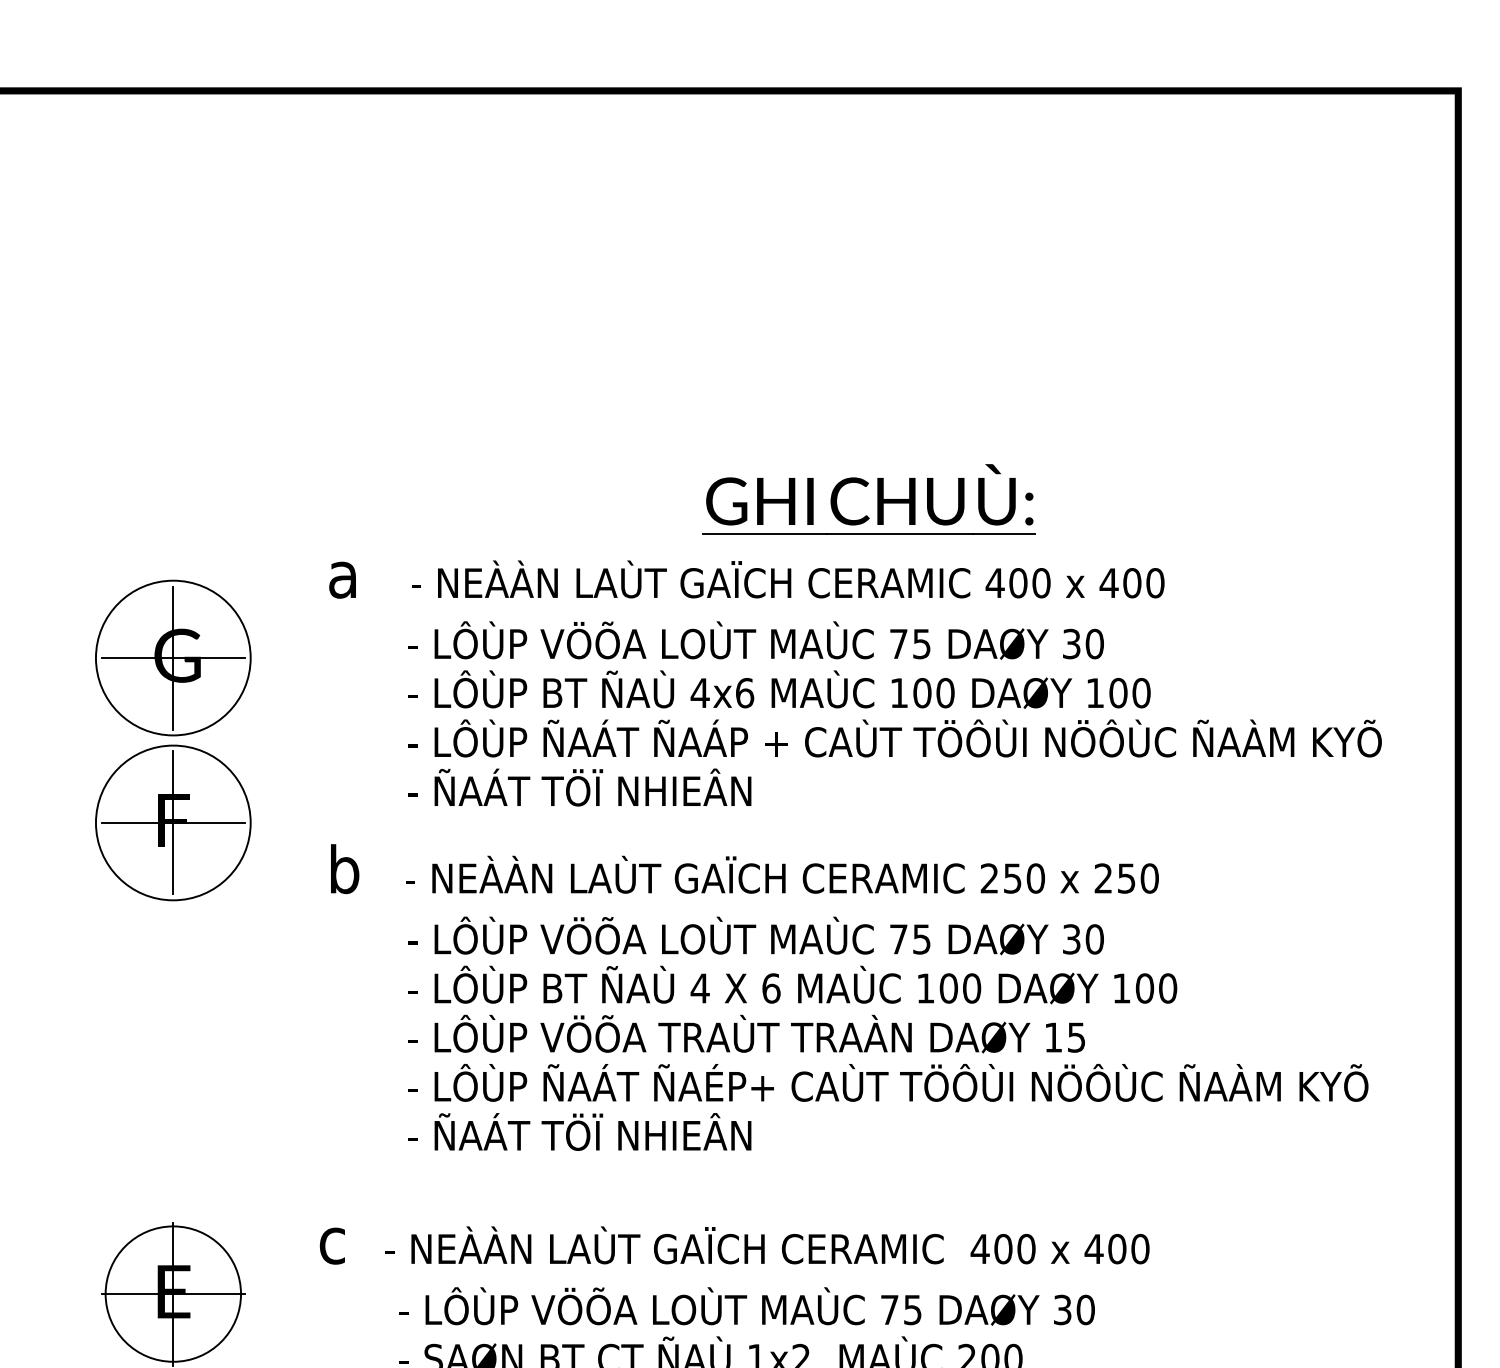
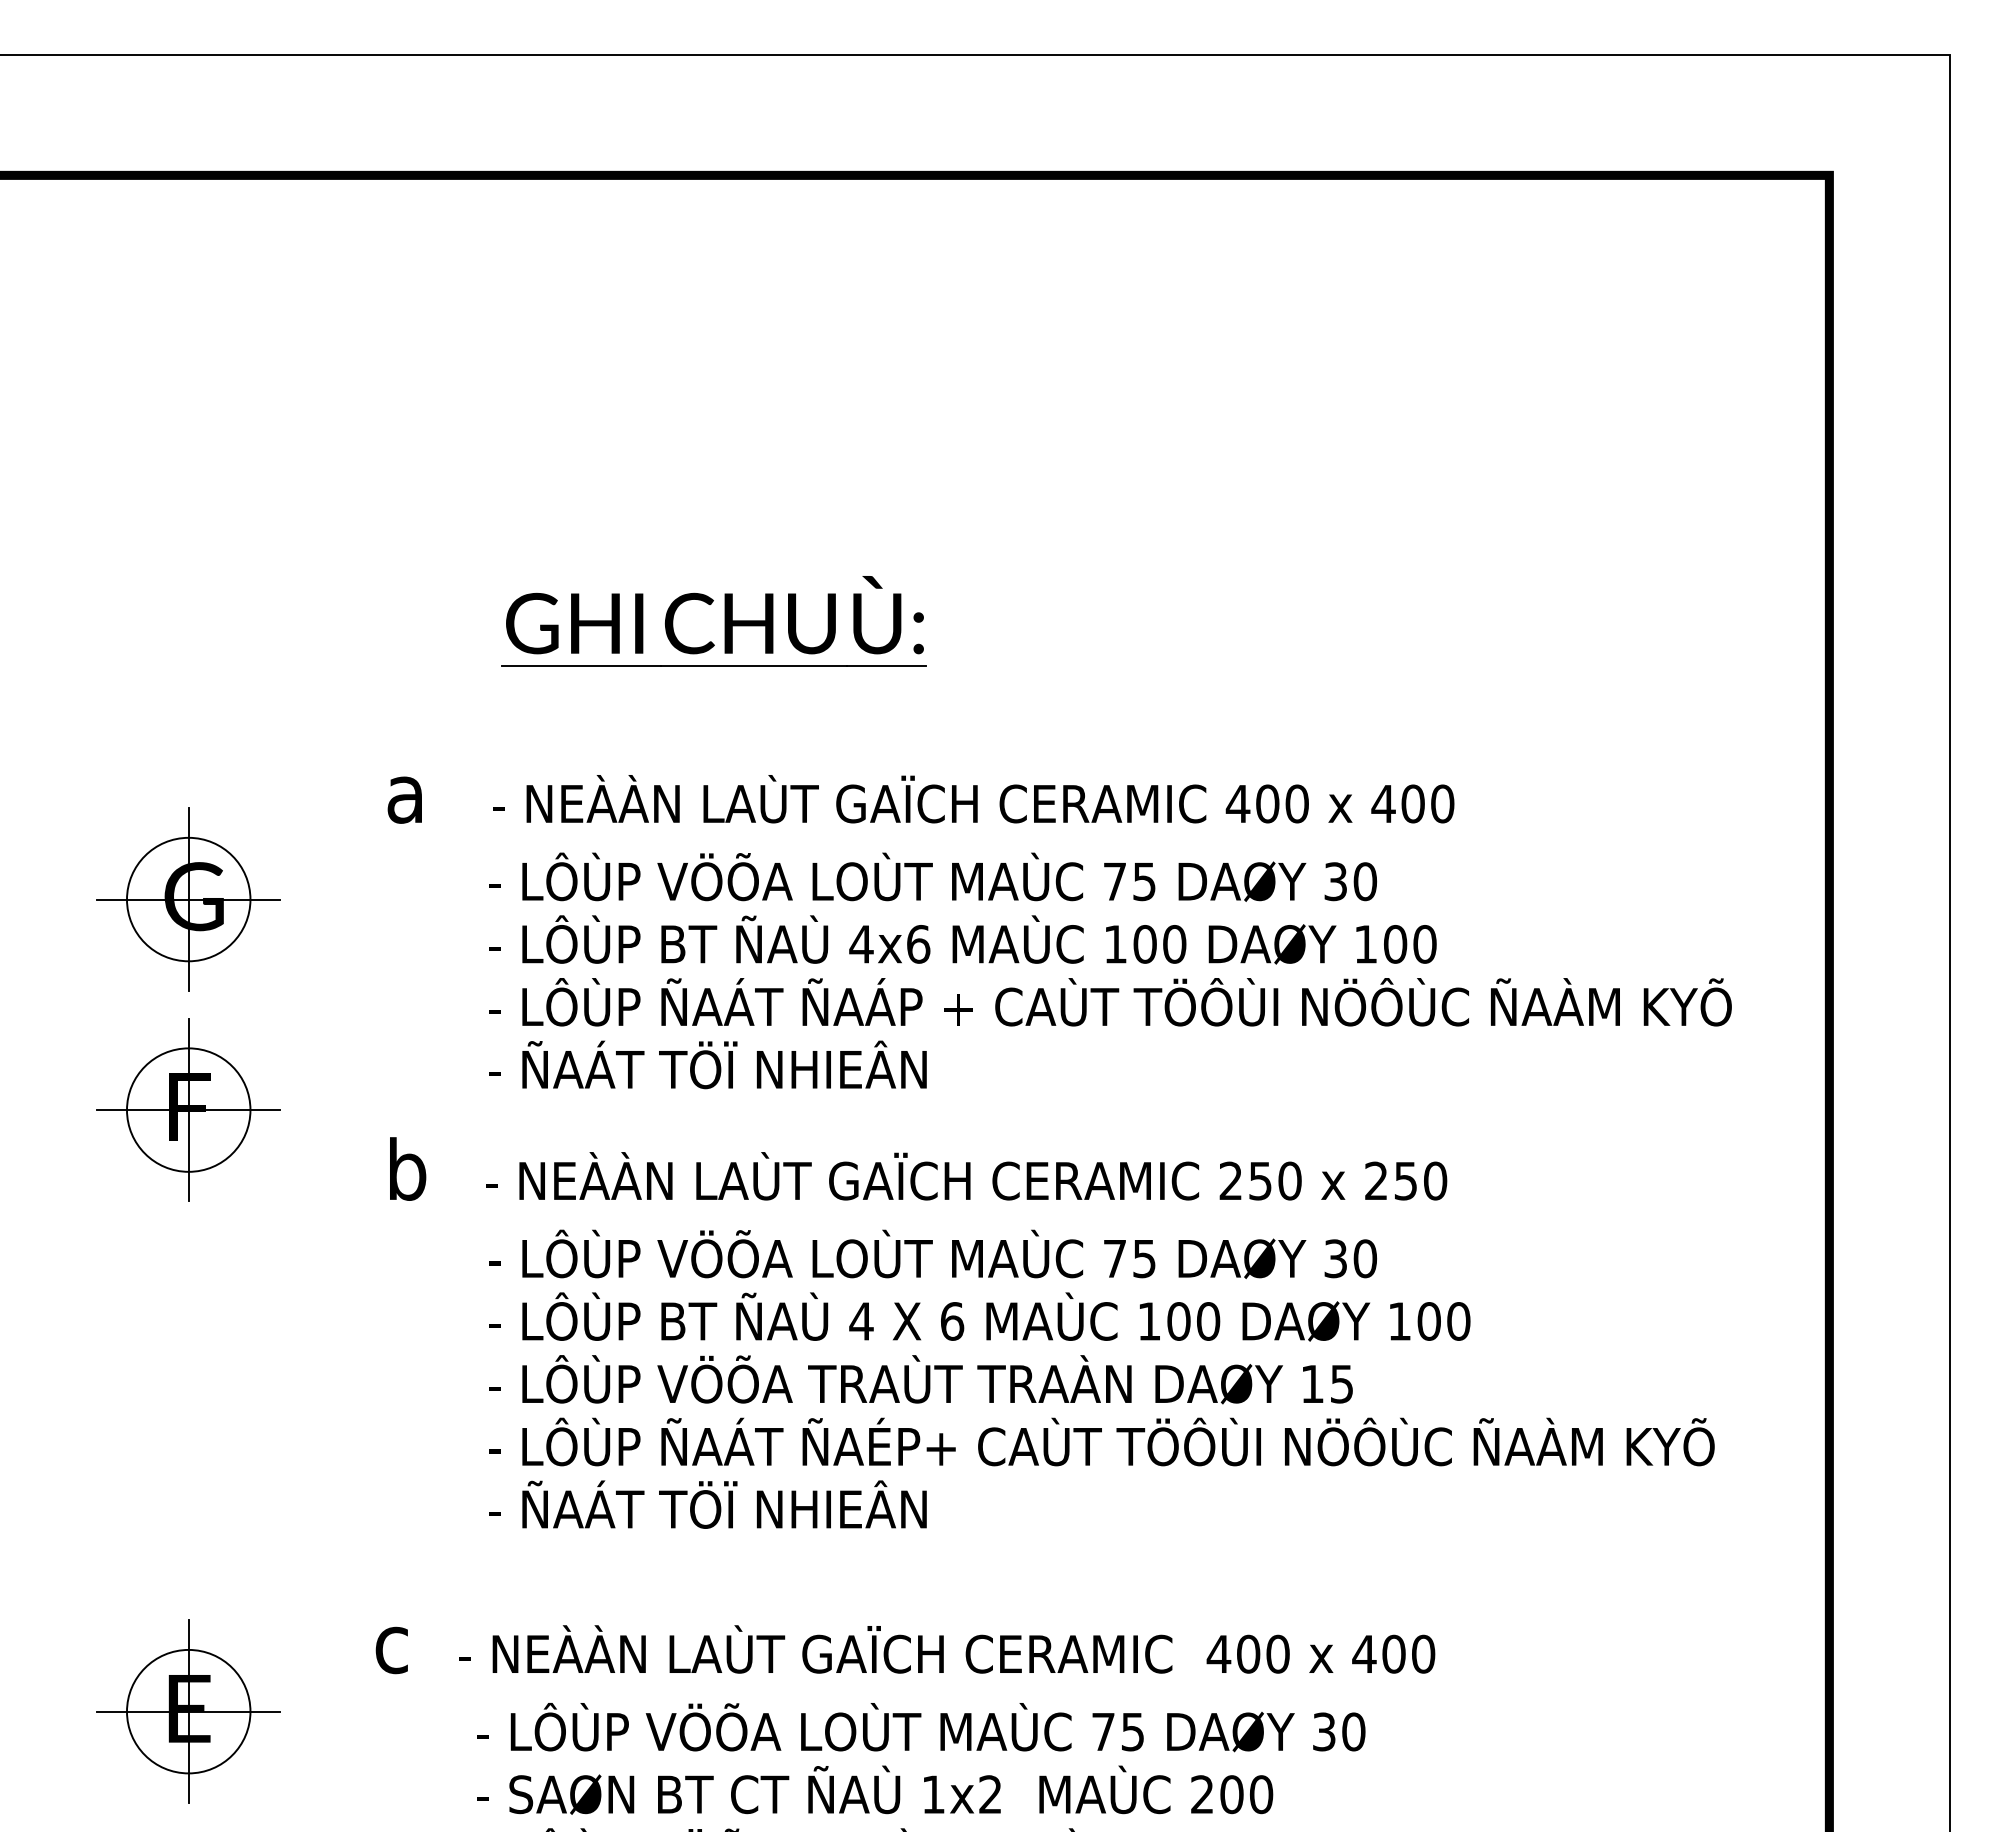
part: (877, 499) -> (724, 621), moved
circle: (173, 658) -> (188, 899), size x0.62
circle: (173, 822) -> (188, 1109), size x0.62
circle: (173, 1293) -> (188, 1711), size x0.71

